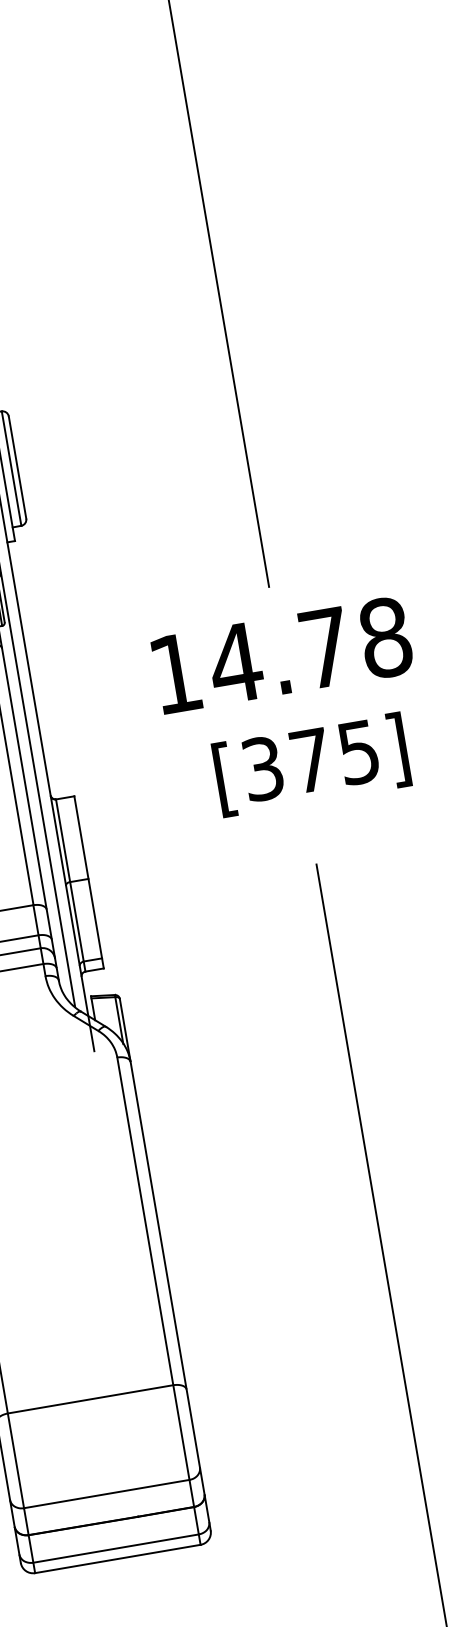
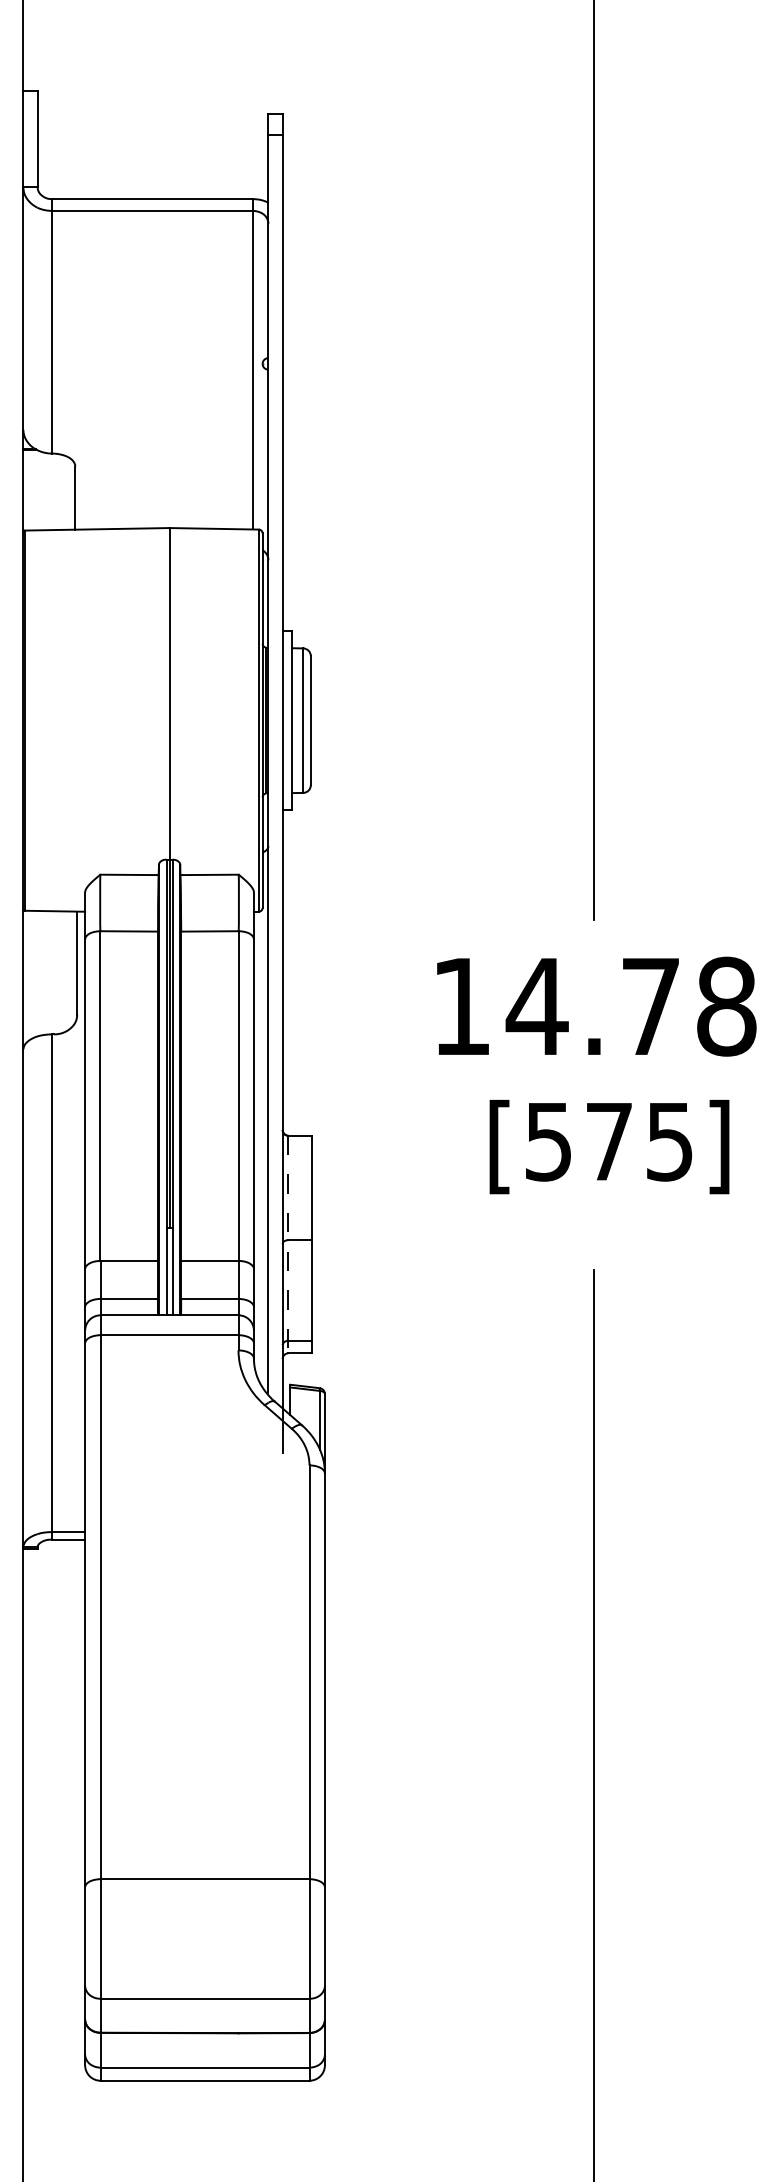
text: (262, 768) -> (548, 1141), [375] -> [575]
line: (70, 885) -> (288, 1244), solid -> dashed

